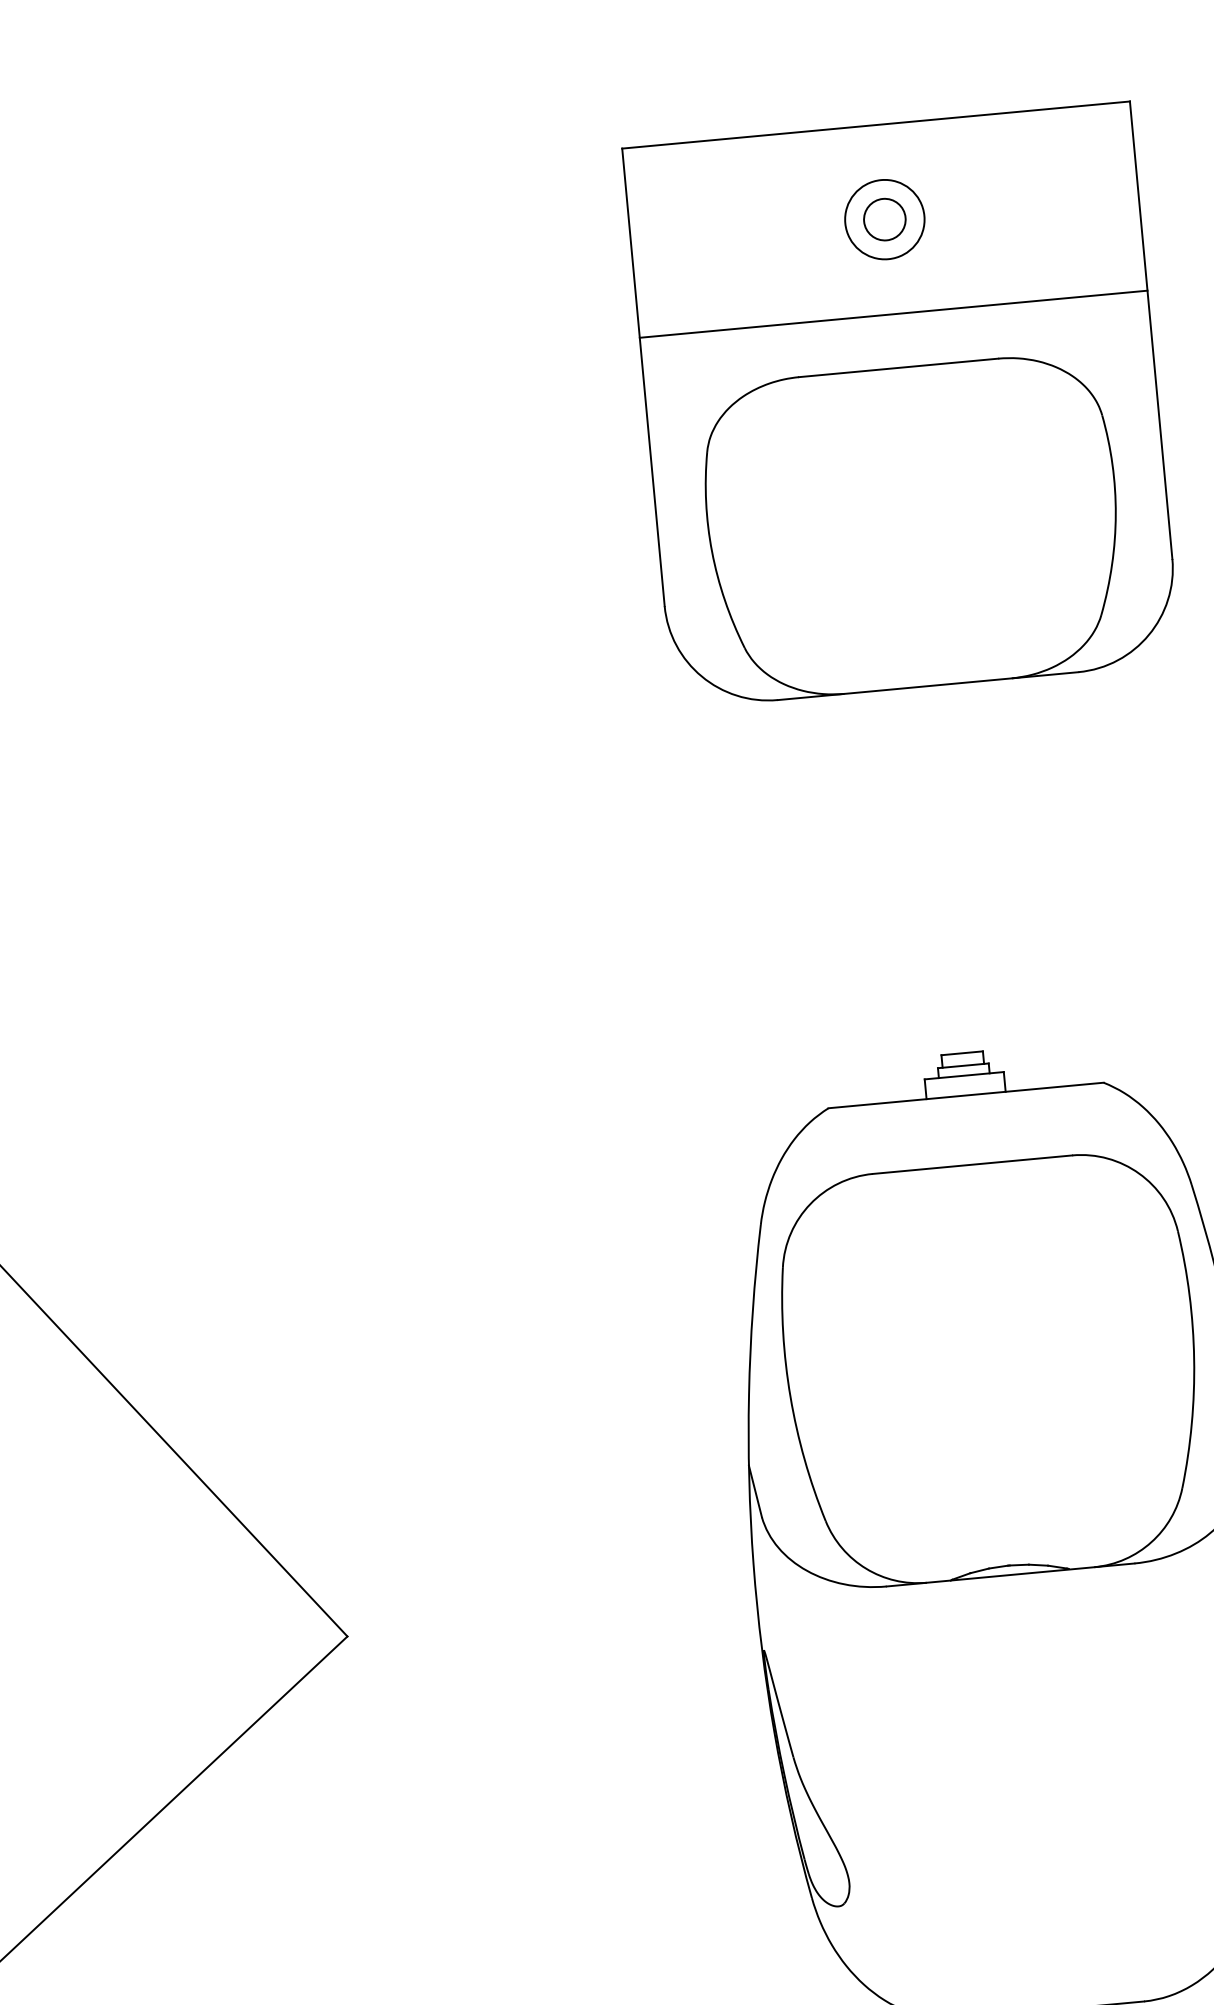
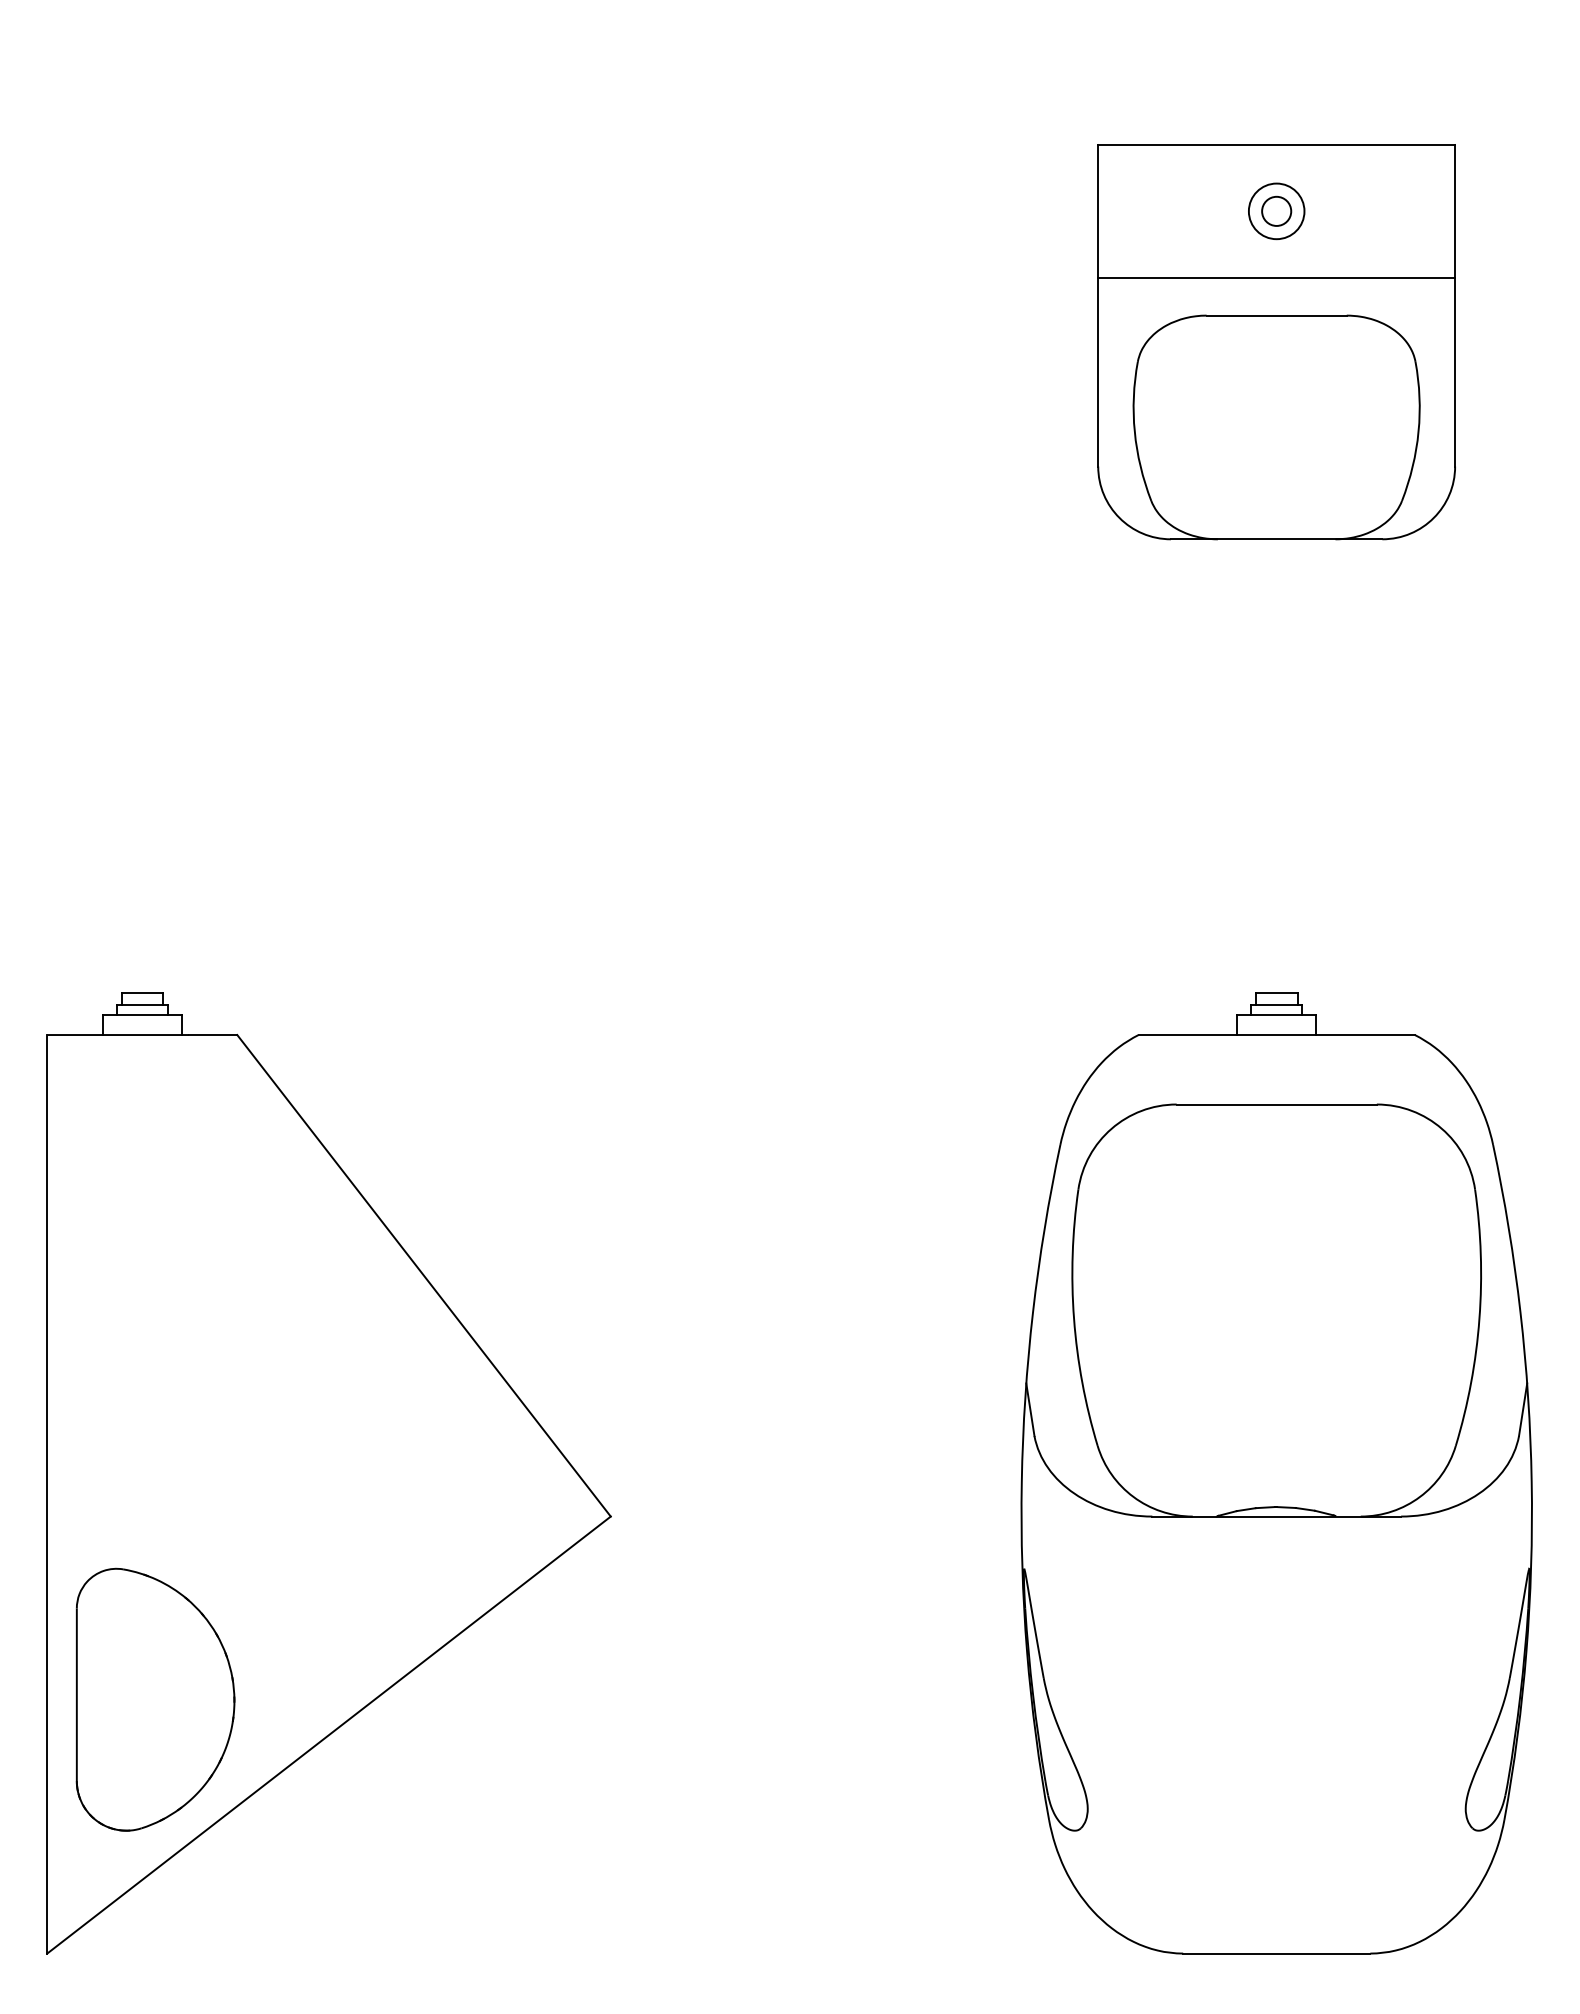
part: (901, 404) -> (1276, 341), size x0.7

